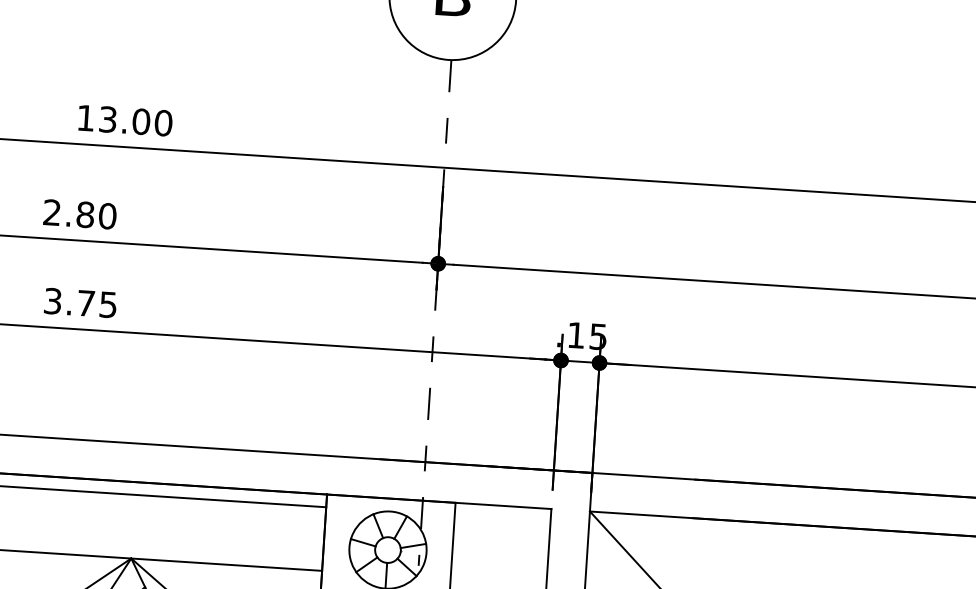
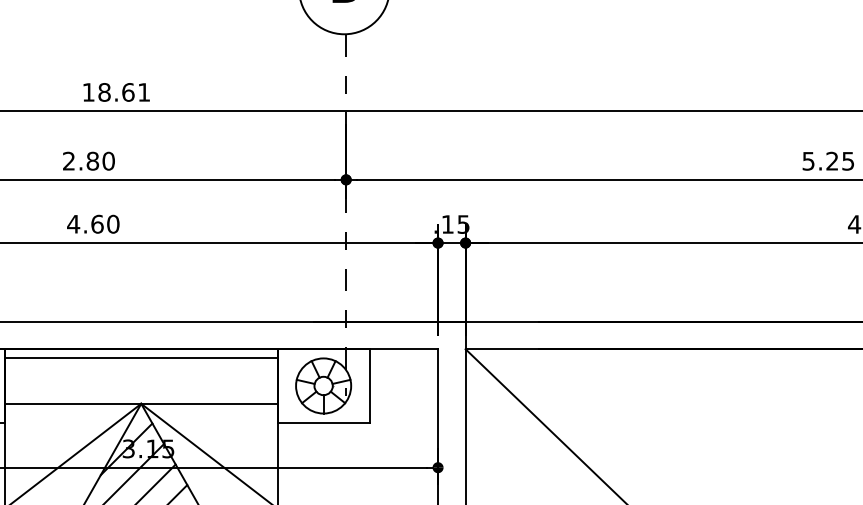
text: (135, 121) -> (124, 92), 13.00 -> 18.61
text: (80, 301) -> (93, 223), 3.75 -> 4.60

